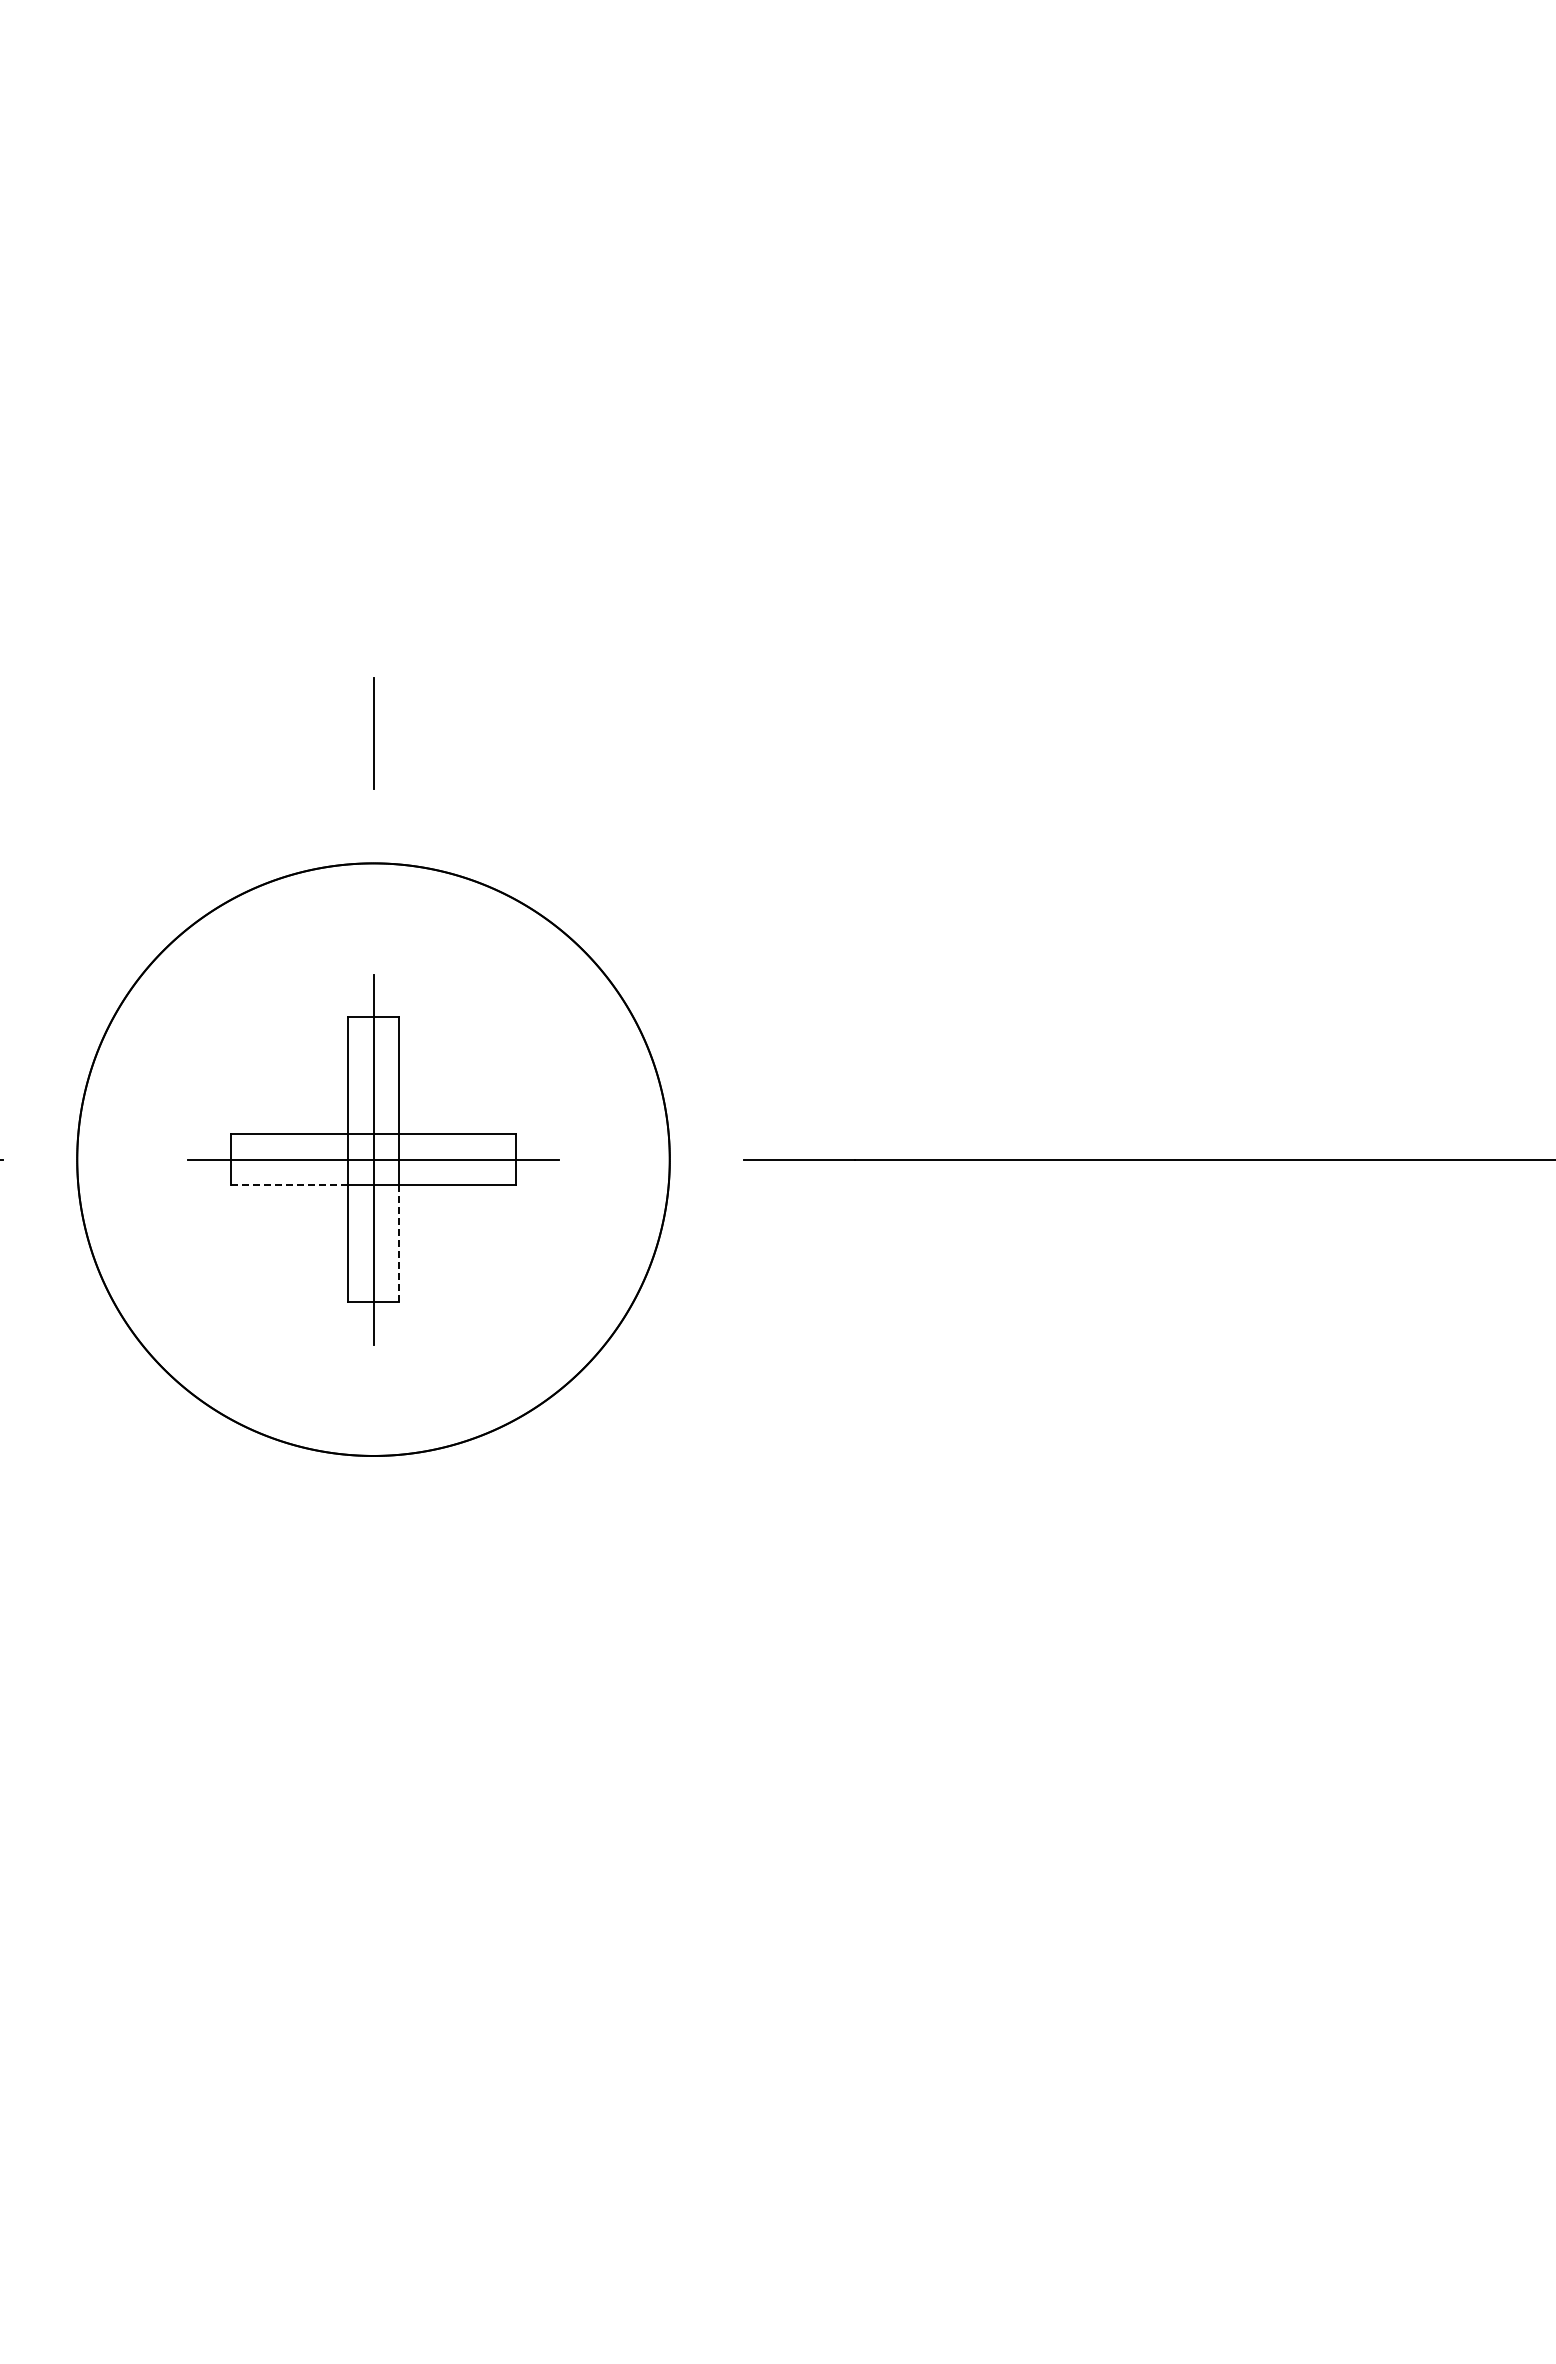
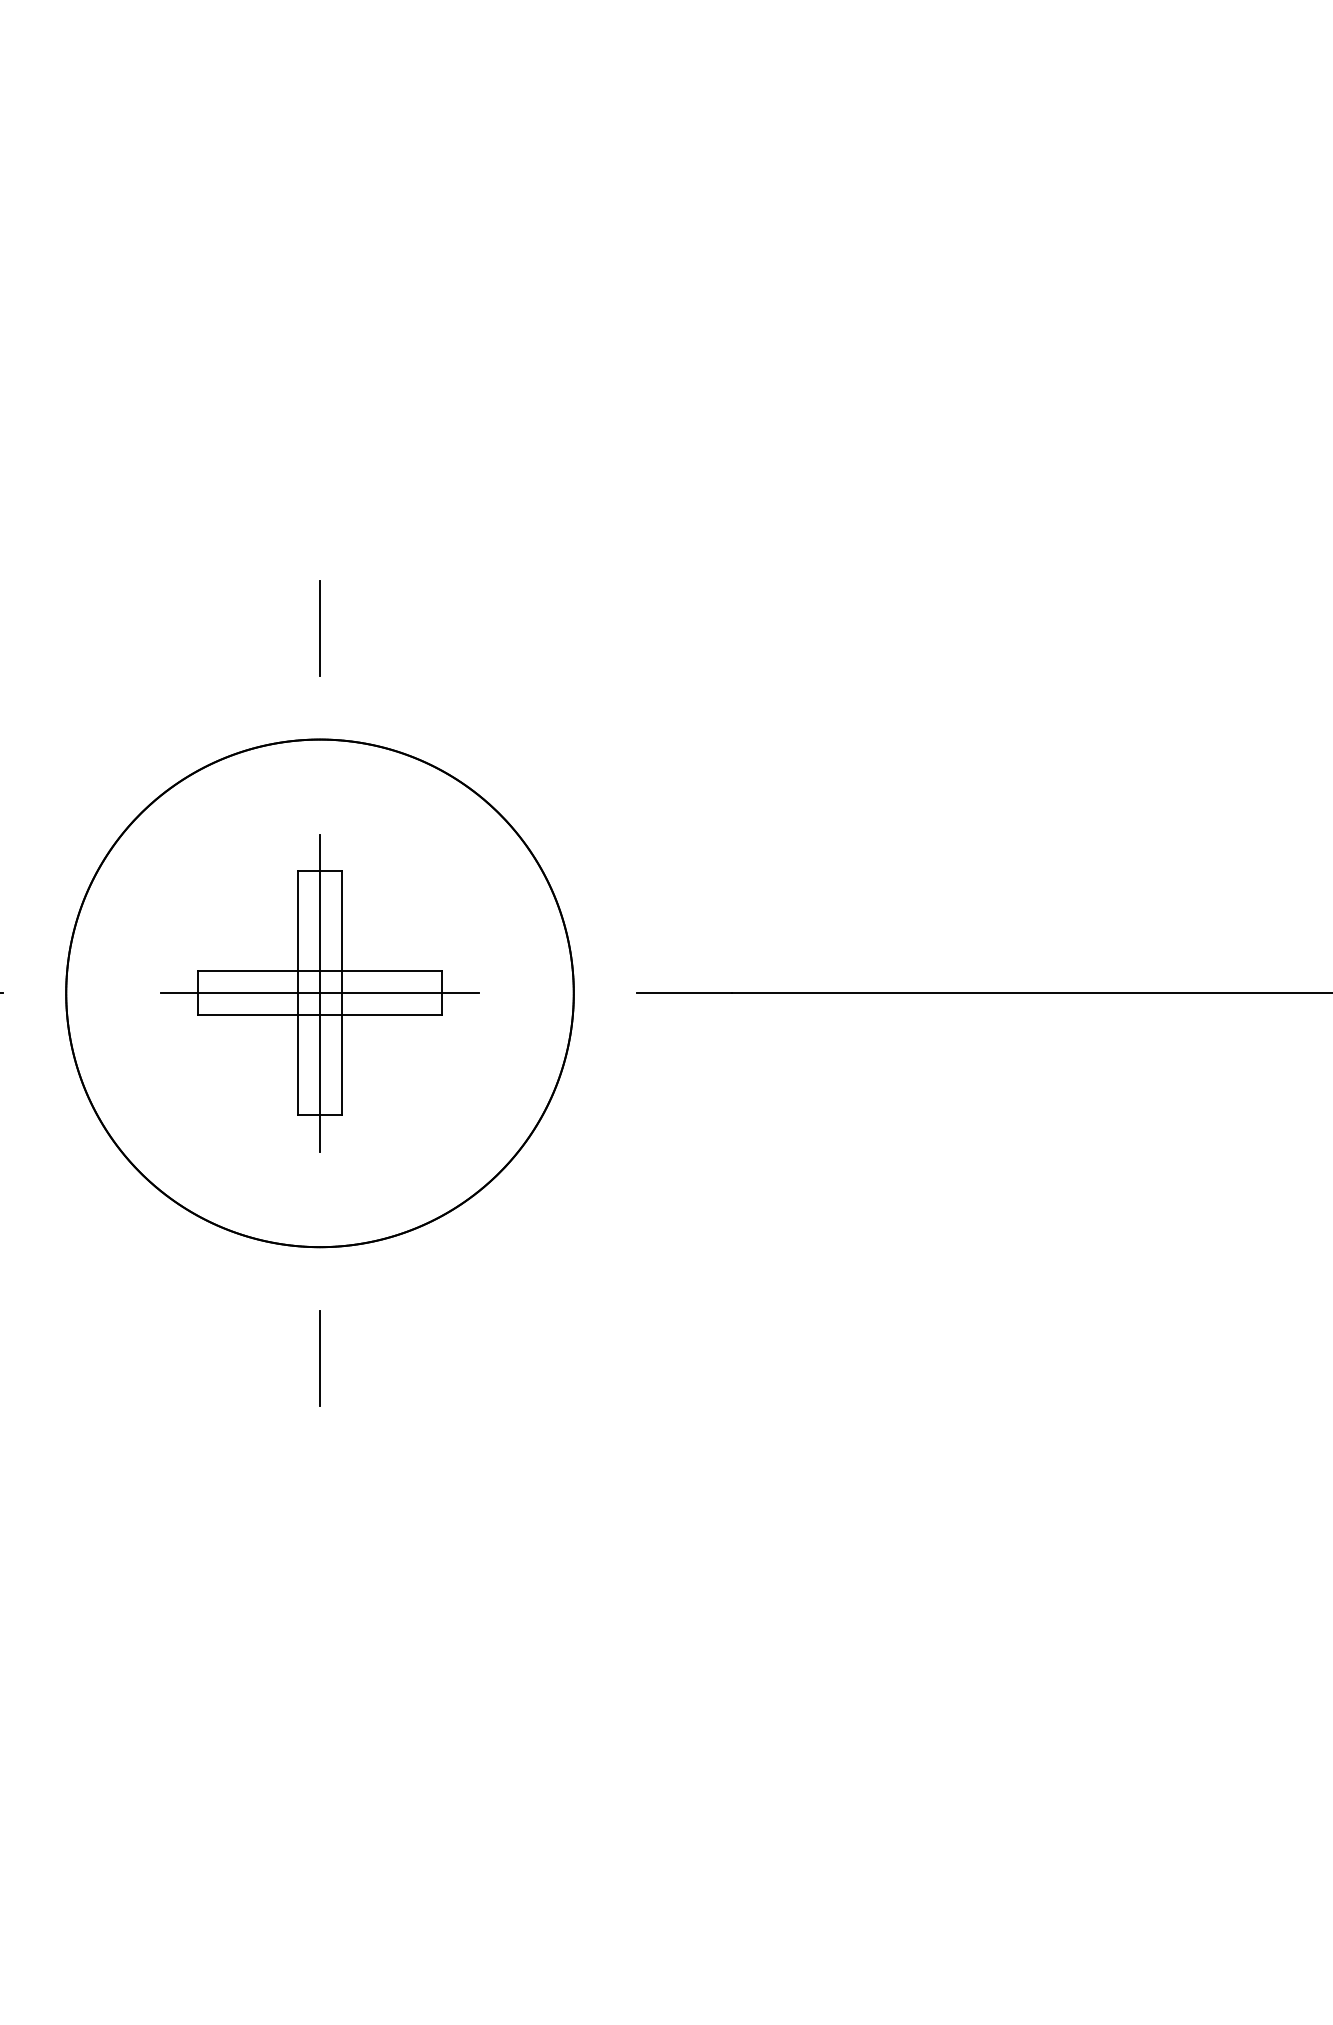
line: (289, 1185) -> (248, 1015), dashed -> solid
line: (399, 1243) -> (342, 1065), dashed -> solid
line: (373, 1585) -> (320, 1358), added

